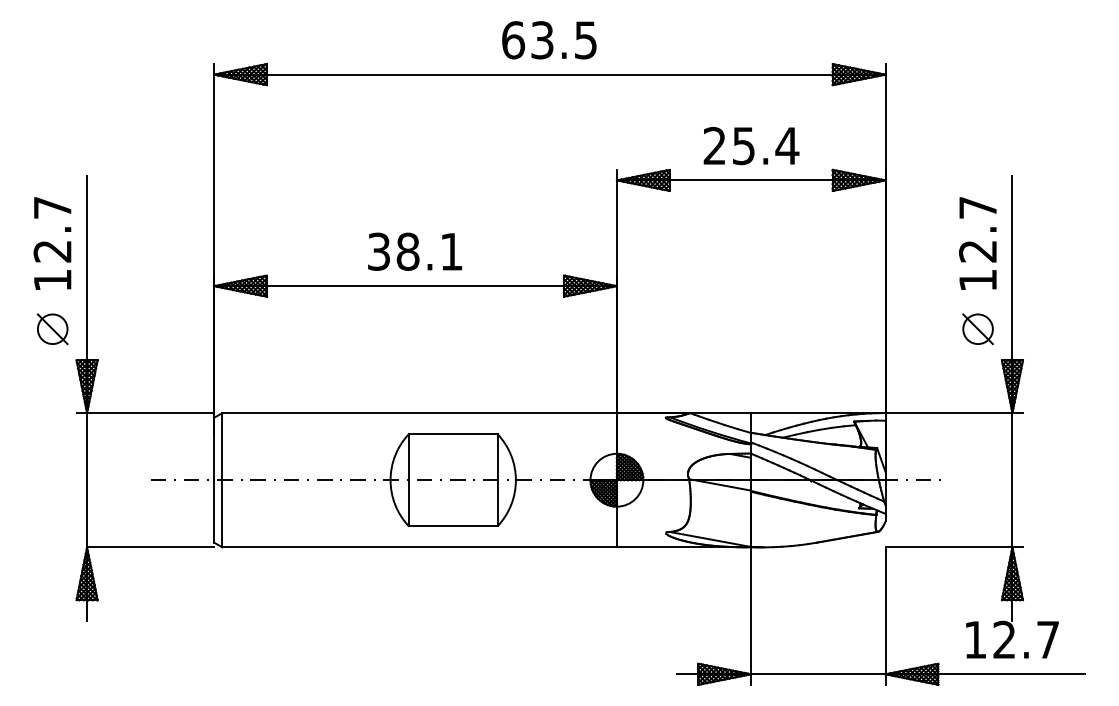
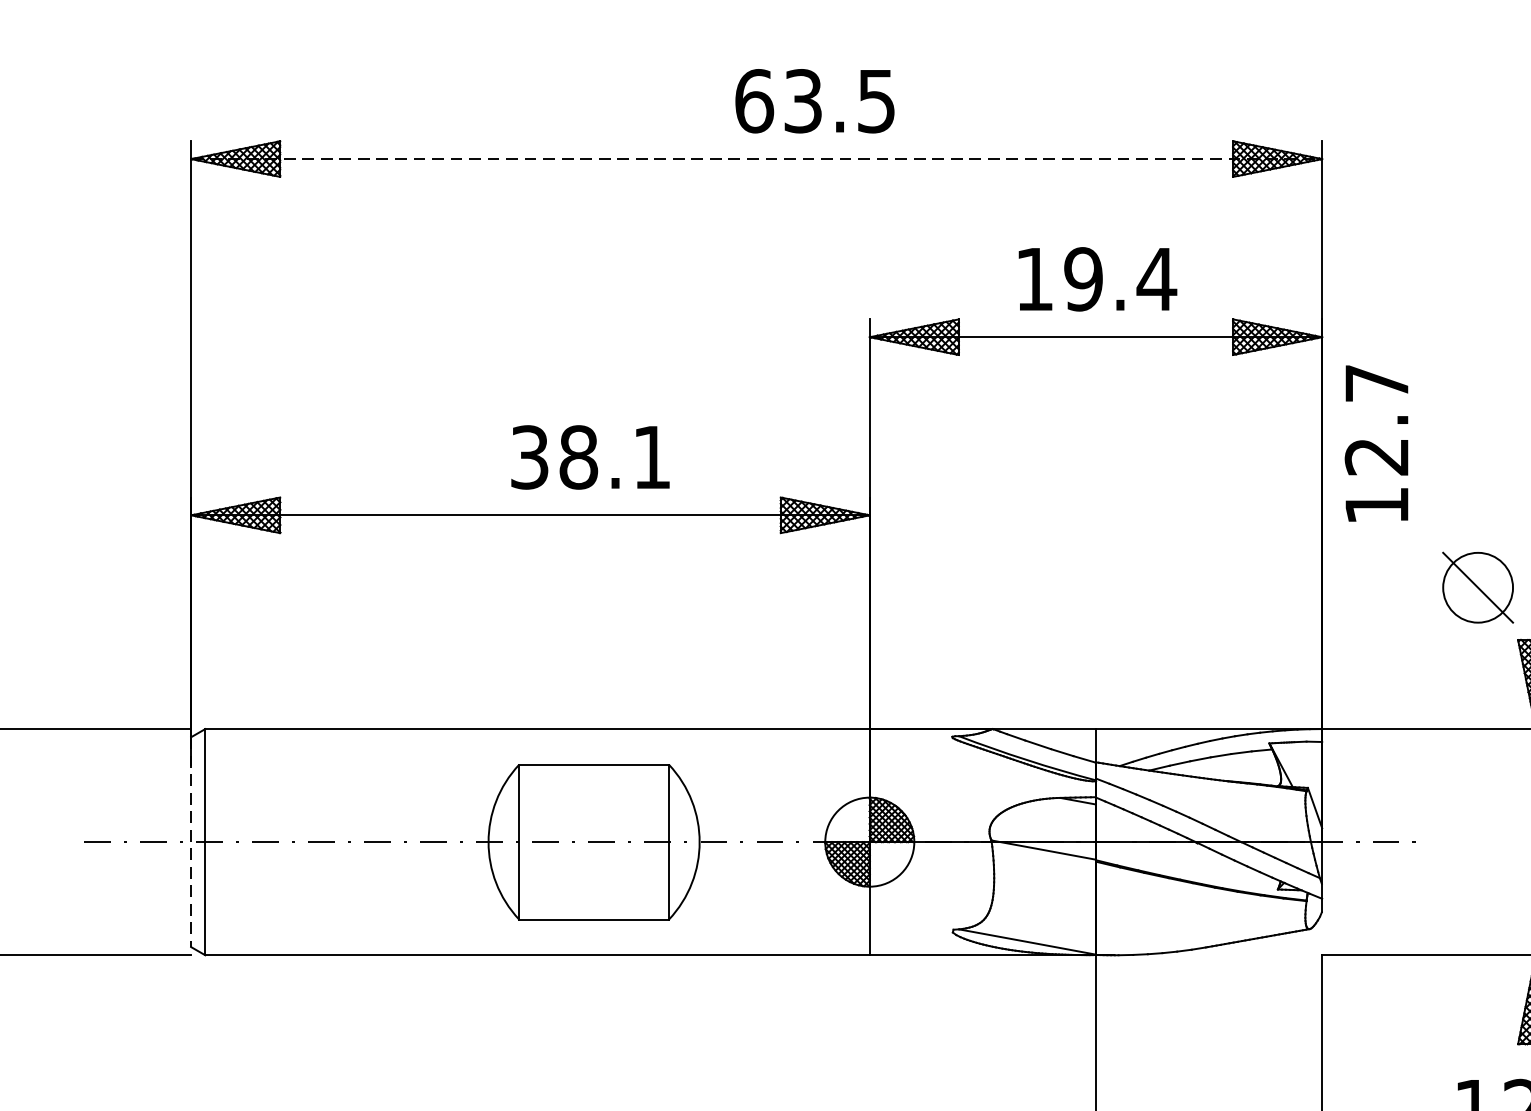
text: (549, 40) -> (815, 101), moved
line: (549, 74) -> (756, 158), solid -> dashed
text: (729, 145) -> (1059, 278), 25.4 -> 19.4
text: (977, 243) -> (1376, 443), moved
text: (415, 251) -> (591, 456), moved
part: (977, 329) -> (1477, 588), size x1.4
line: (214, 480) -> (192, 842), solid -> dashed

